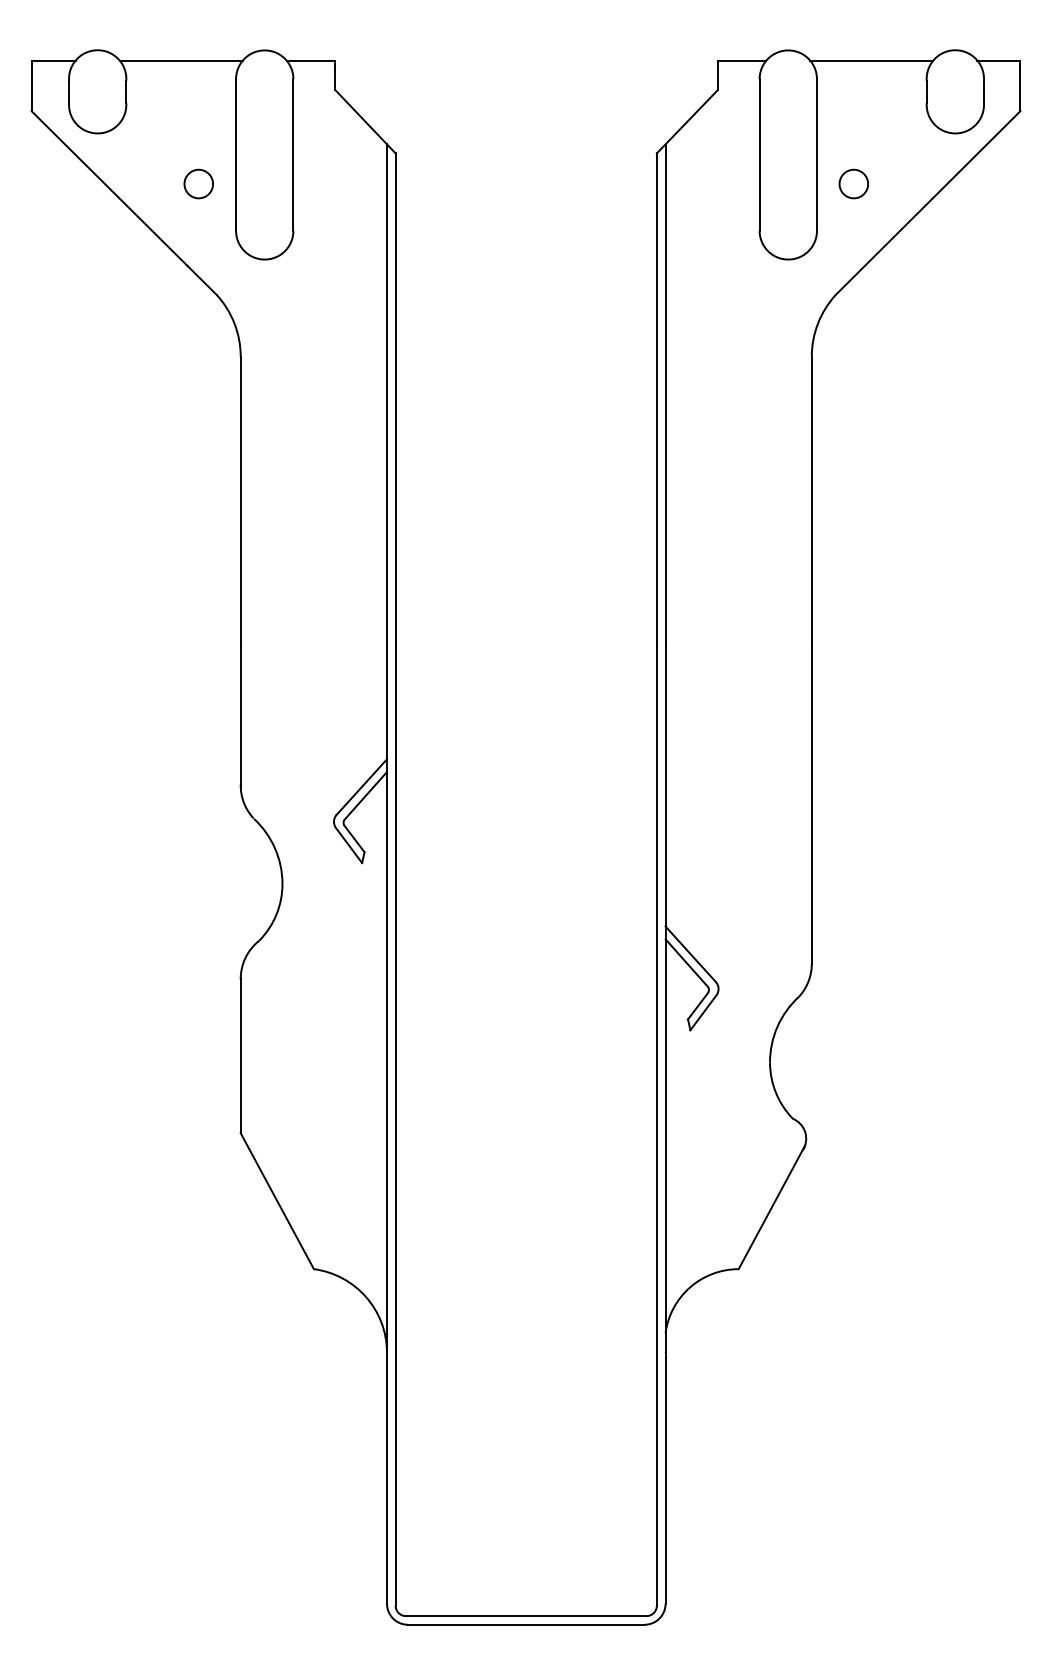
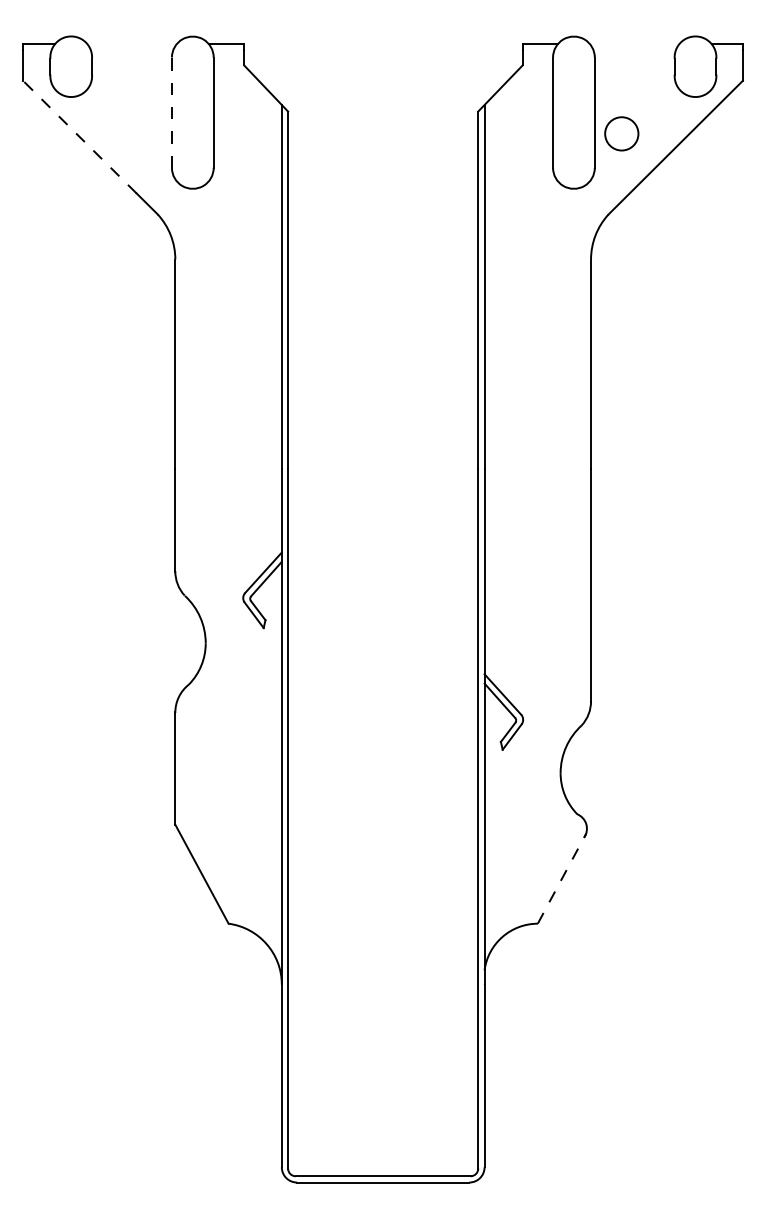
line: (180, 60) -> (131, 43), removed
line: (871, 60) -> (634, 43), removed
line: (236, 155) -> (172, 113), solid -> dashed
circle: (198, 183) -> (144, 133), removed
circle: (853, 183) -> (621, 133), size x1.6
line: (109, 188) -> (79, 137), solid -> dashed
line: (772, 1207) -> (562, 878), solid -> dashed

